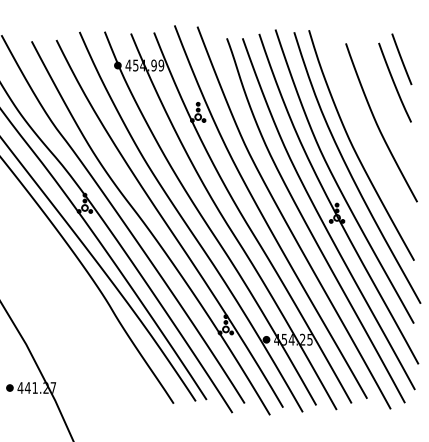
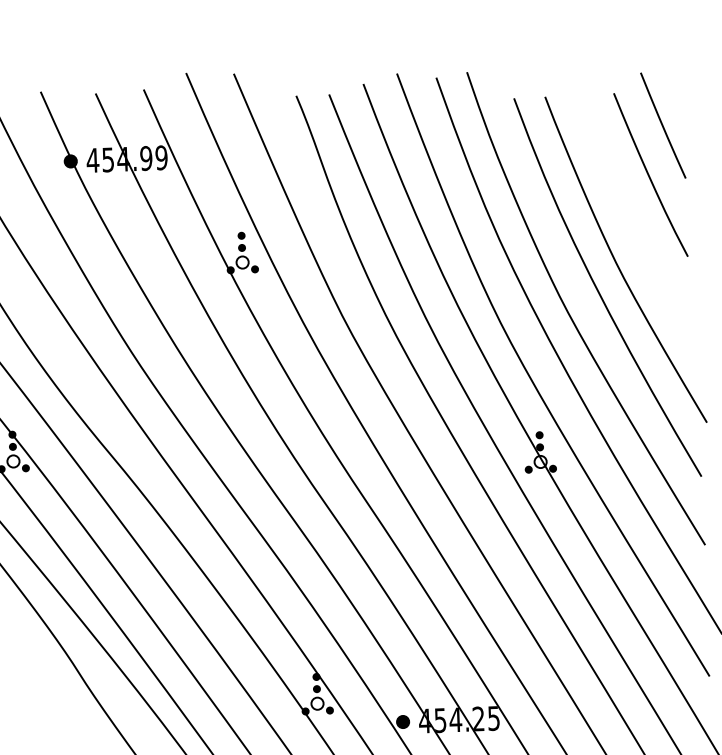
curve: (368, 136) -> (599, 289), added

